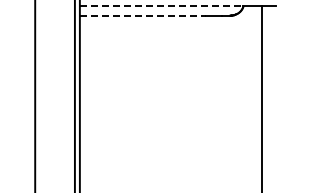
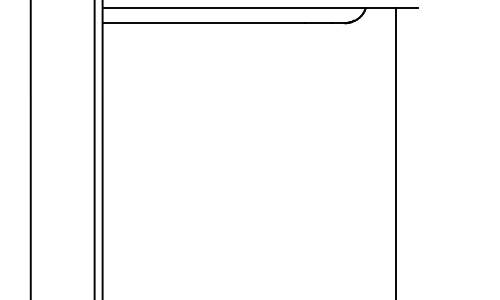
line: (161, 6) -> (233, 8), dashed -> solid
line: (142, 15) -> (203, 22), dashed -> solid

